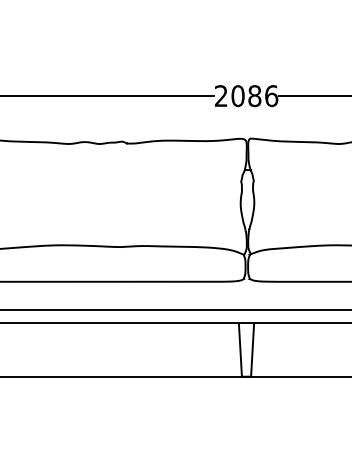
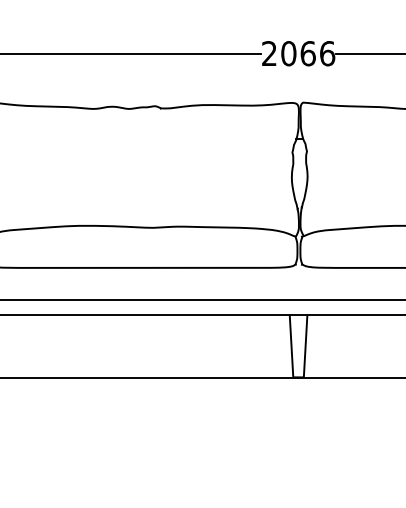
text: (254, 95) -> (307, 52), 2086 -> 2066

